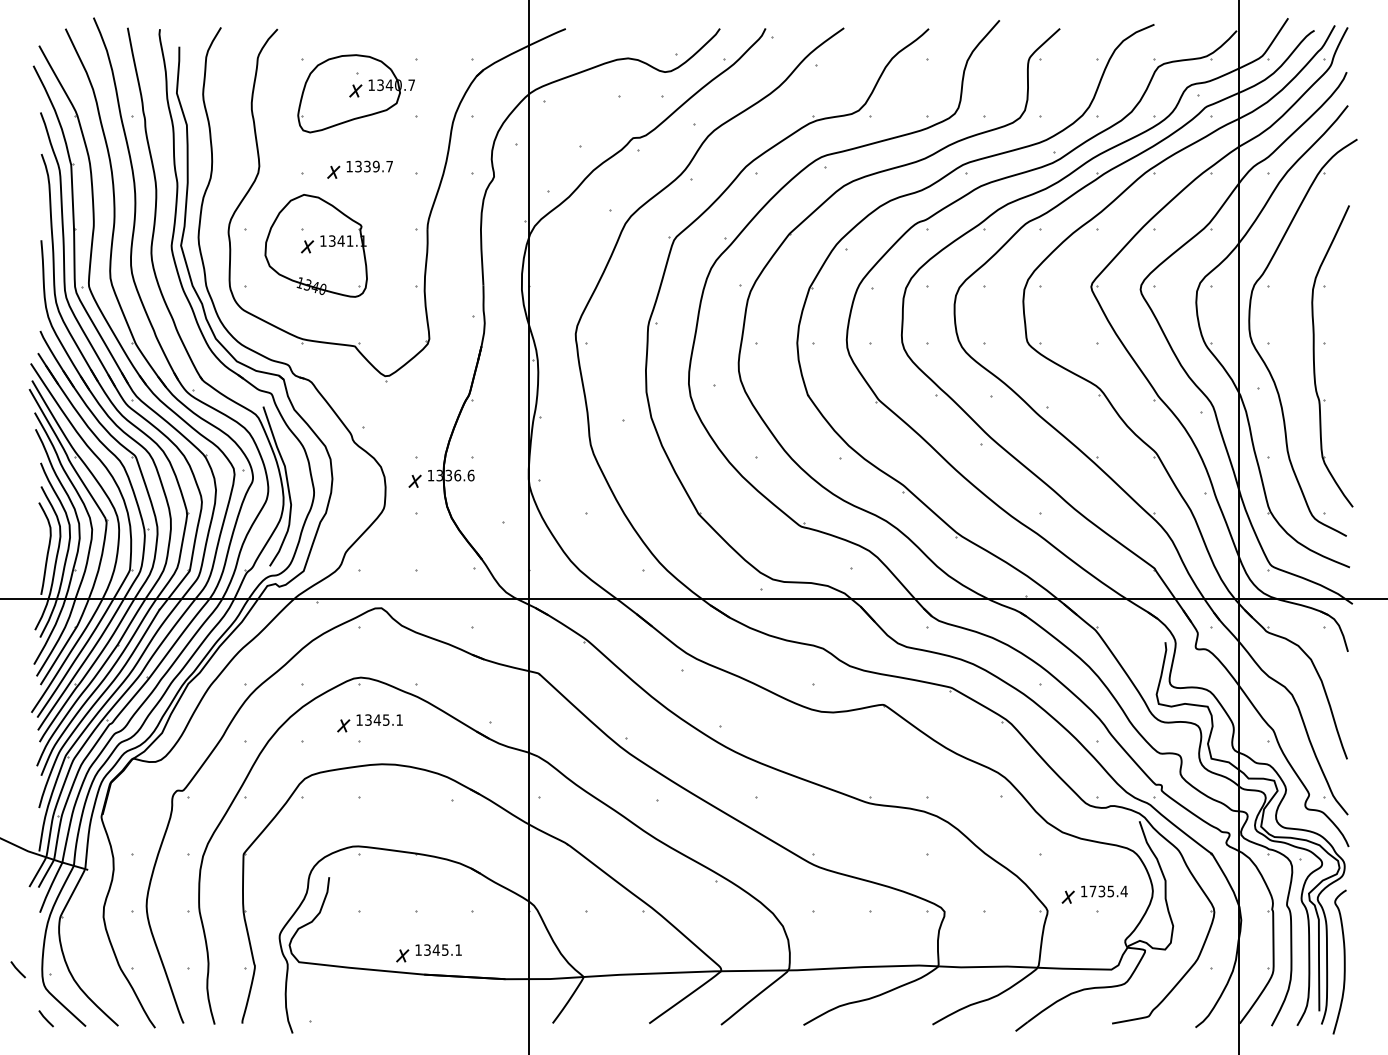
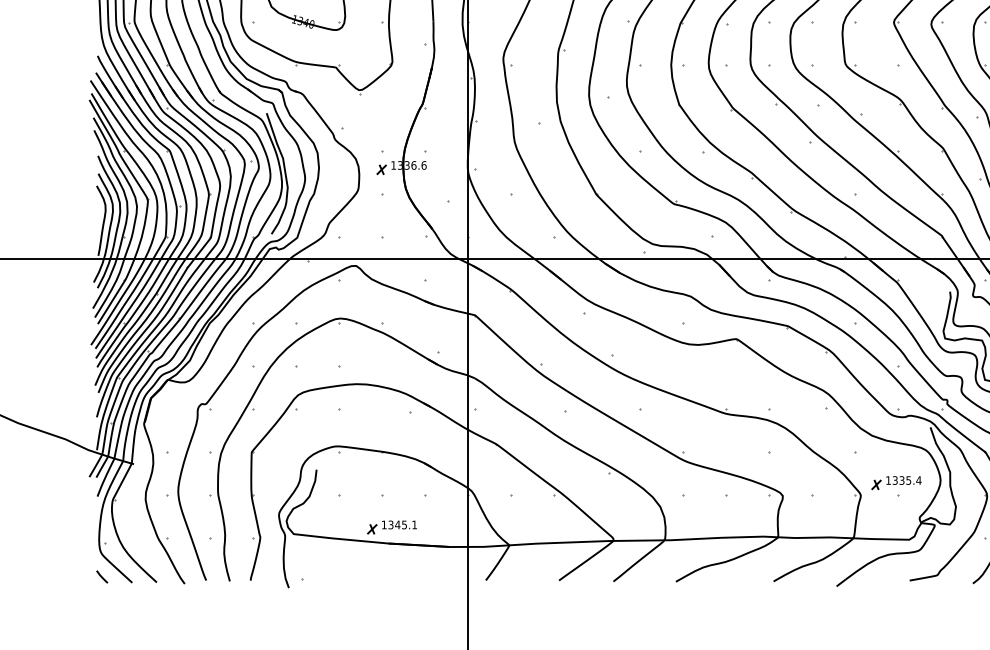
part: (369, 723) -> (347, 353), removed
text: (1092, 891) -> (894, 480), 1735.4 -> 1335.4
line: (17, 969) -> (80, 539), removed

